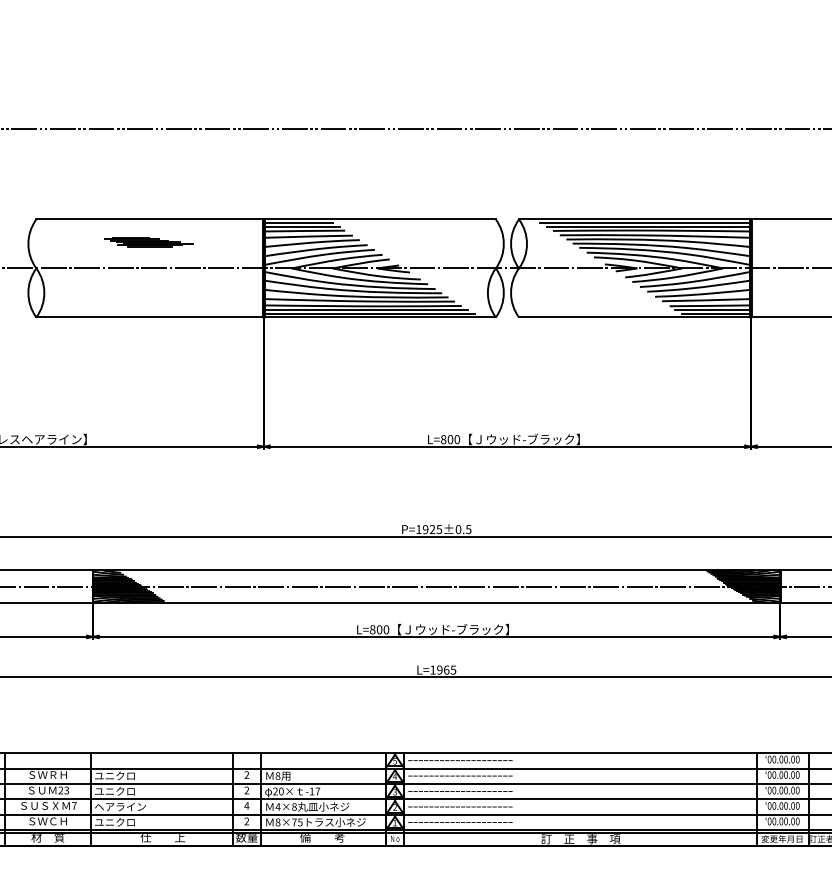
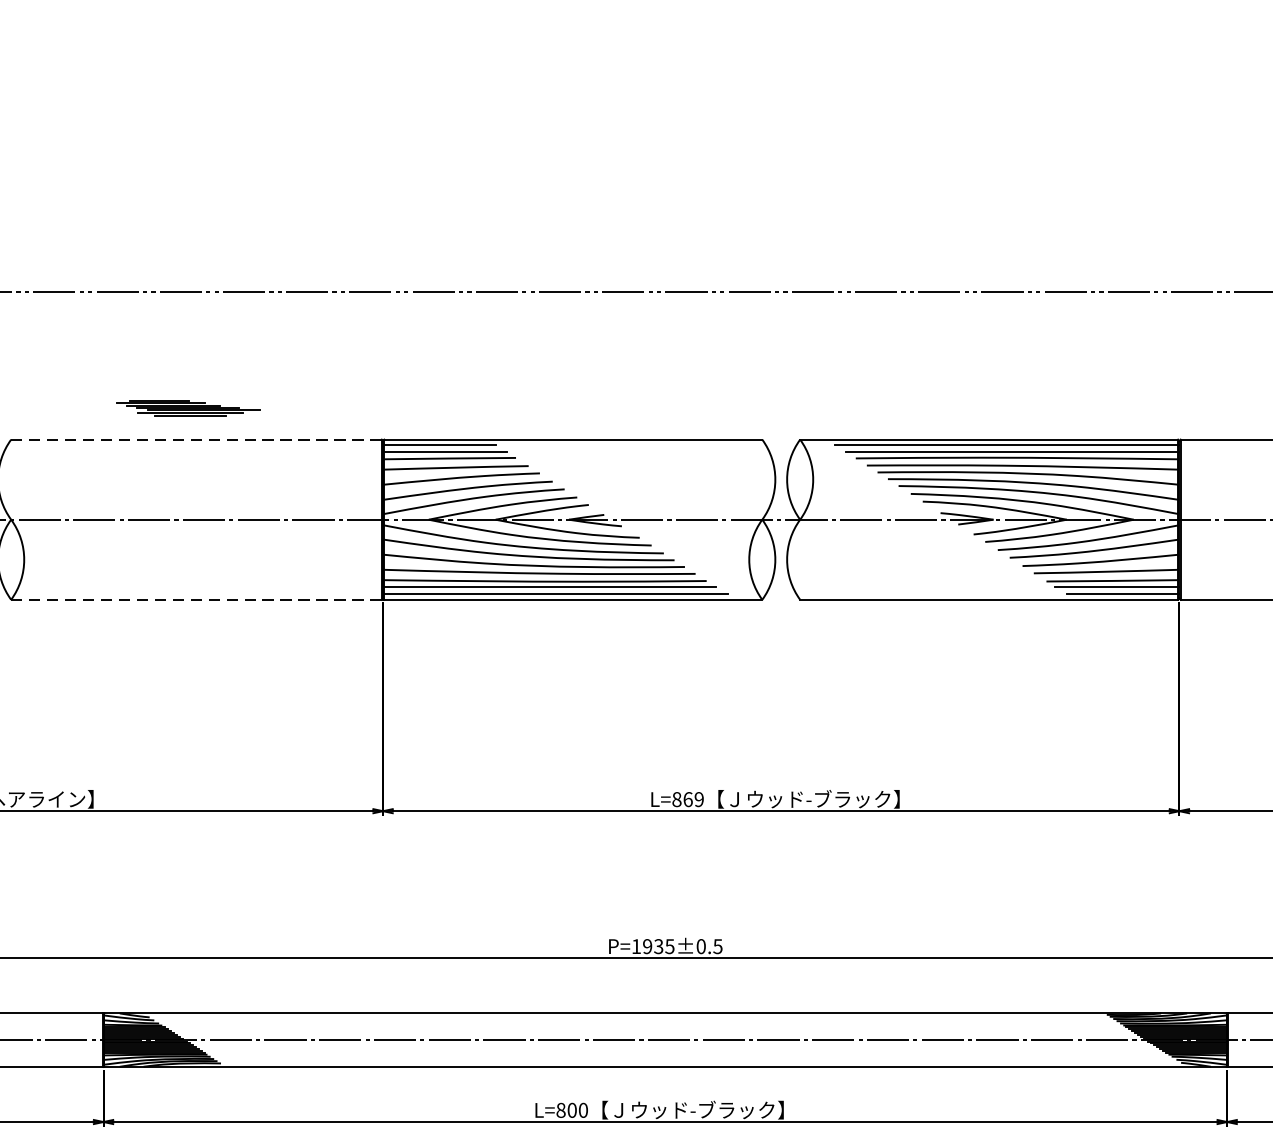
line: (149, 219) -> (196, 439), solid -> dashed
part: (148, 242) -> (187, 408), moved
line: (149, 317) -> (196, 599), solid -> dashed
text: (453, 439) -> (693, 799), L=800 -> L=869
text: (432, 530) -> (658, 948), P=1925±0.5 -> P=1935±0.5

